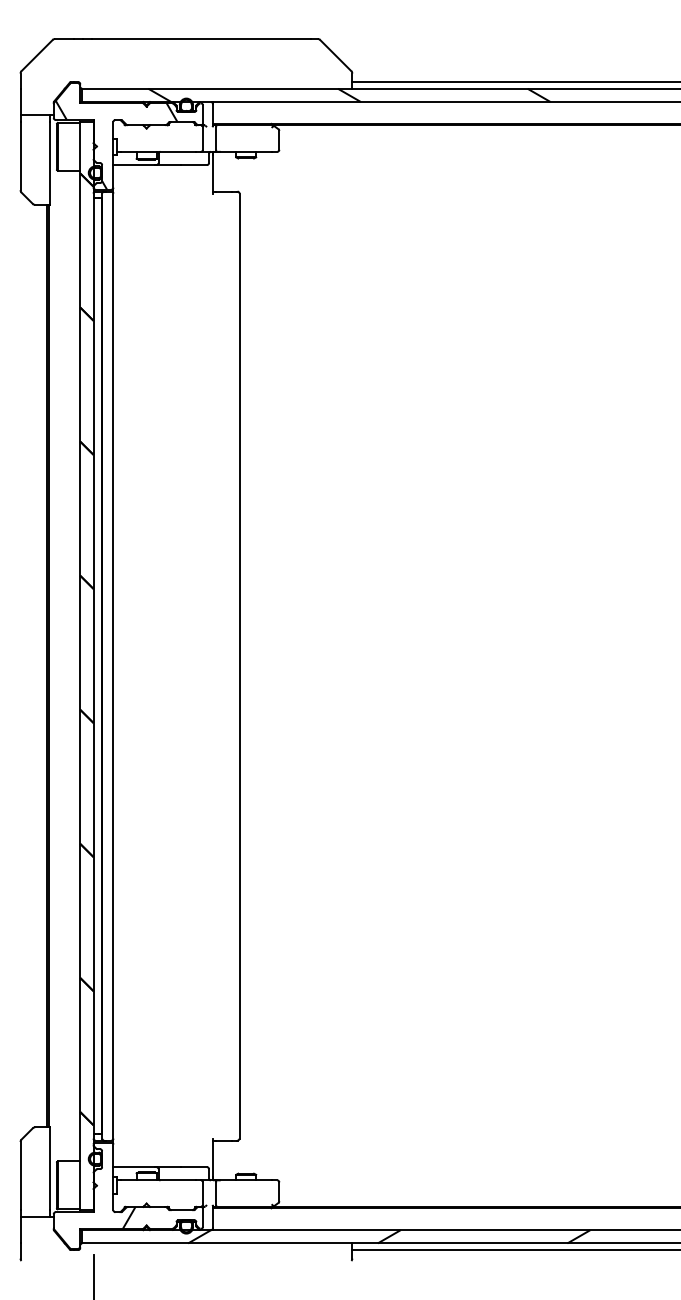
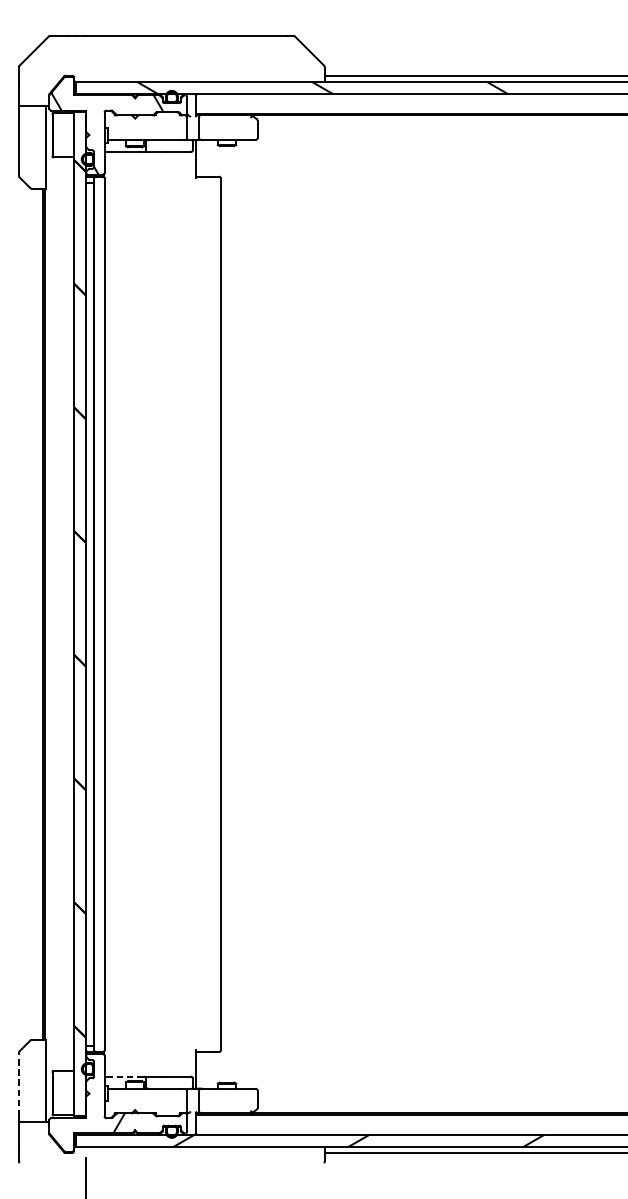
line: (134, 1167) -> (123, 1076), solid -> dashed
line: (20, 1175) -> (18, 1084), solid -> dashed

